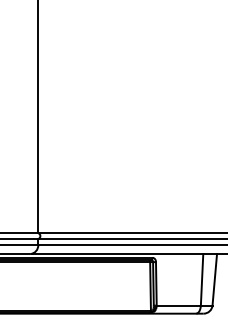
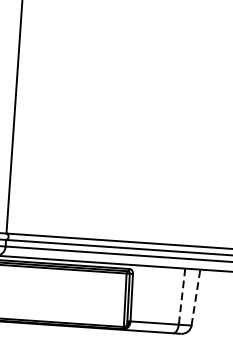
line: (202, 279) -> (182, 296), solid -> dashed
line: (214, 279) -> (195, 297), solid -> dashed

